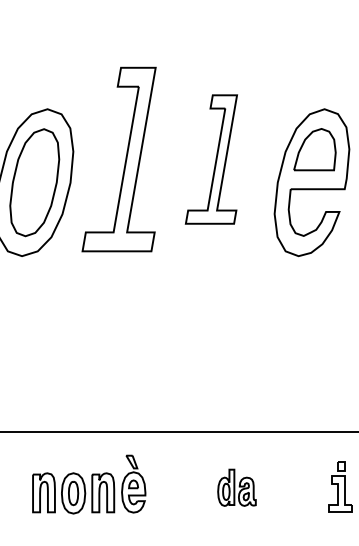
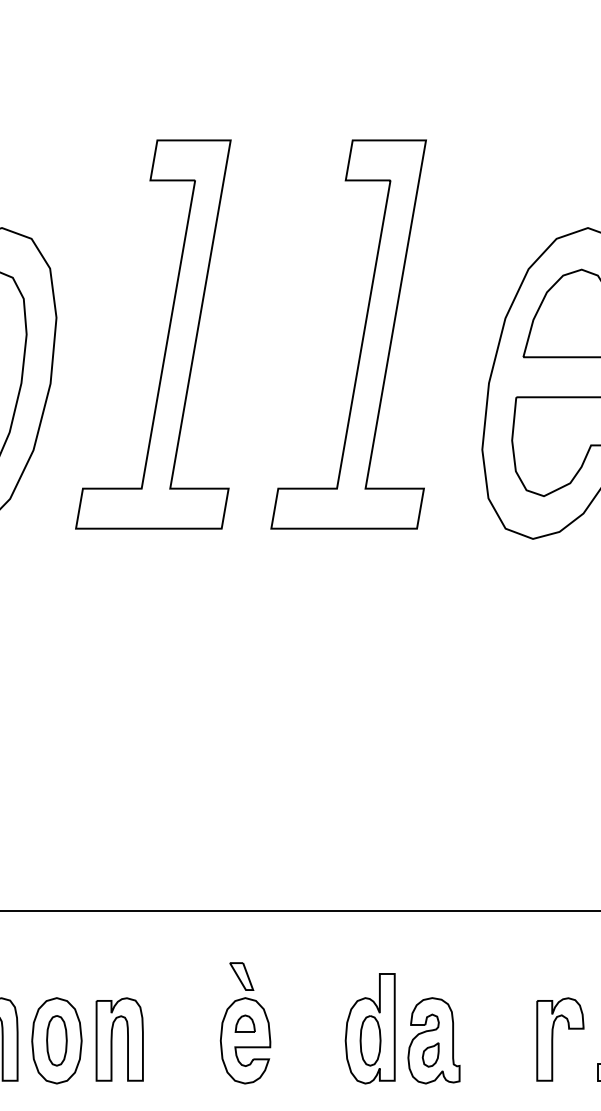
part: (211, 159) -> (348, 334), size x1.43
part: (133, 483) -> (245, 1021), moved
part: (236, 487) -> (401, 1028), size x1.43
part: (311, 492) -> (560, 1038), added

